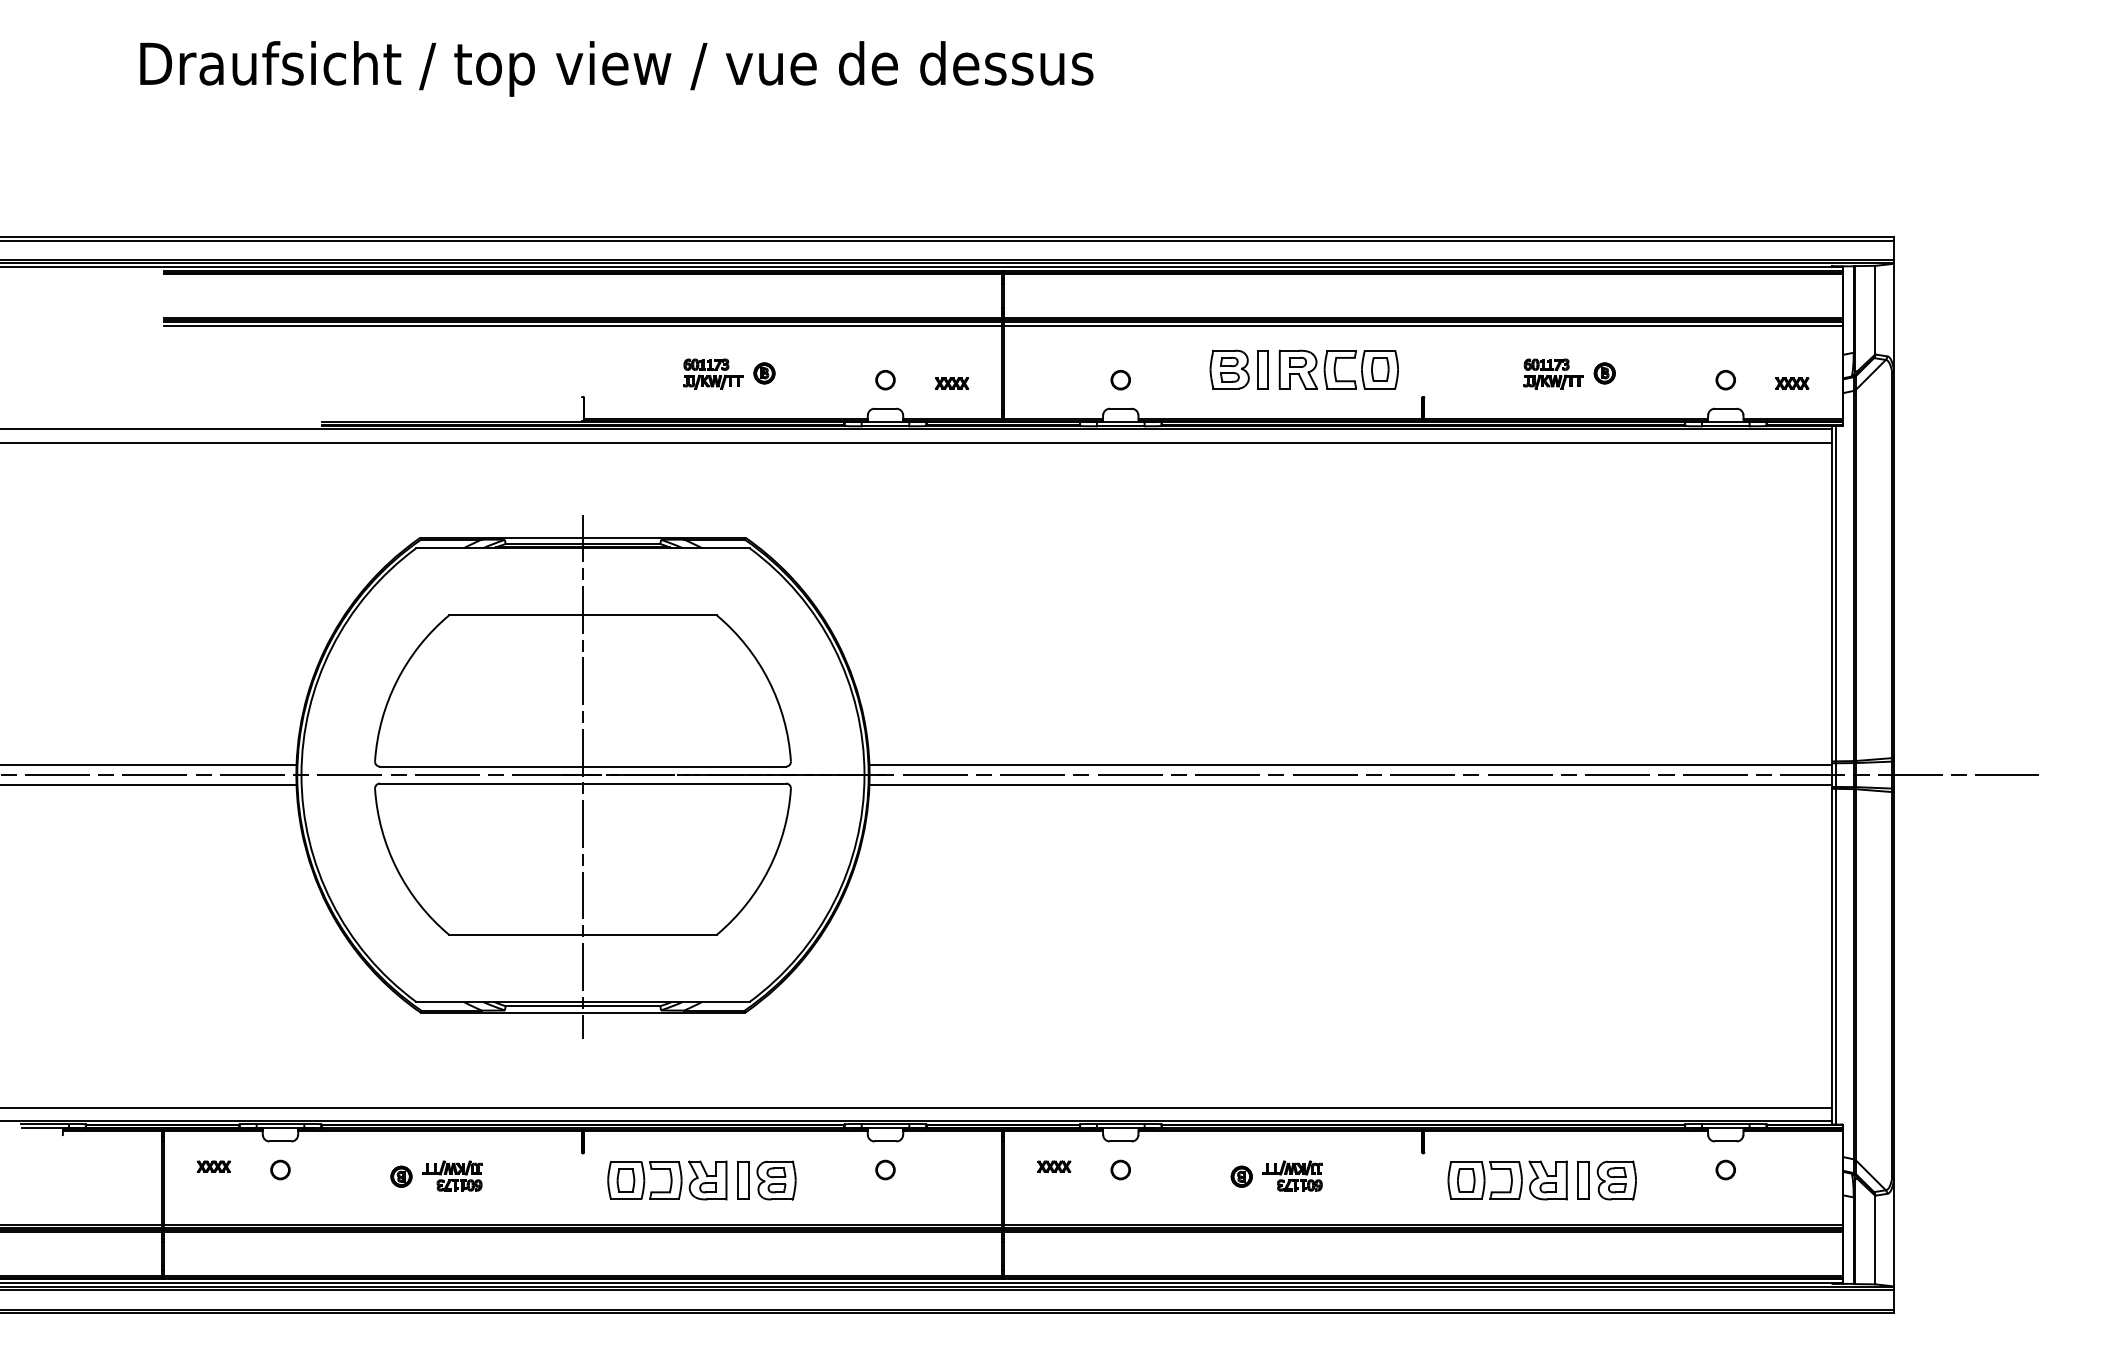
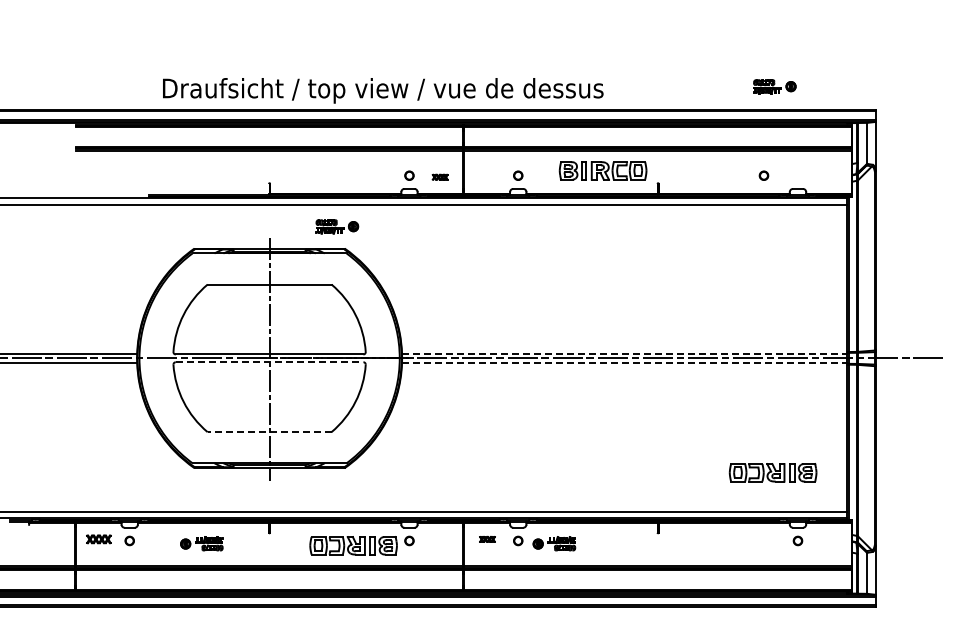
text: (617, 68) -> (383, 90), moved
part: (729, 373) -> (337, 226), moved
part: (1568, 373) -> (774, 86), moved
part: (1724, 379) -> (763, 175), moved
part: (1791, 381) -> (828, 176), removed
line: (1350, 764) -> (624, 353), solid -> dashed
line: (582, 784) -> (269, 362), solid -> dashed
line: (1350, 784) -> (624, 362), solid -> dashed
line: (582, 935) -> (269, 432), solid -> dashed
part: (212, 1166) -> (98, 539), size x1.6
part: (1277, 1175) -> (554, 543), moved
part: (701, 1179) -> (353, 545), moved
part: (1540, 1179) -> (772, 472), moved

